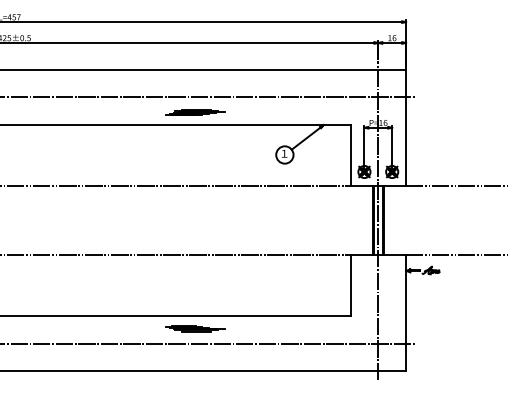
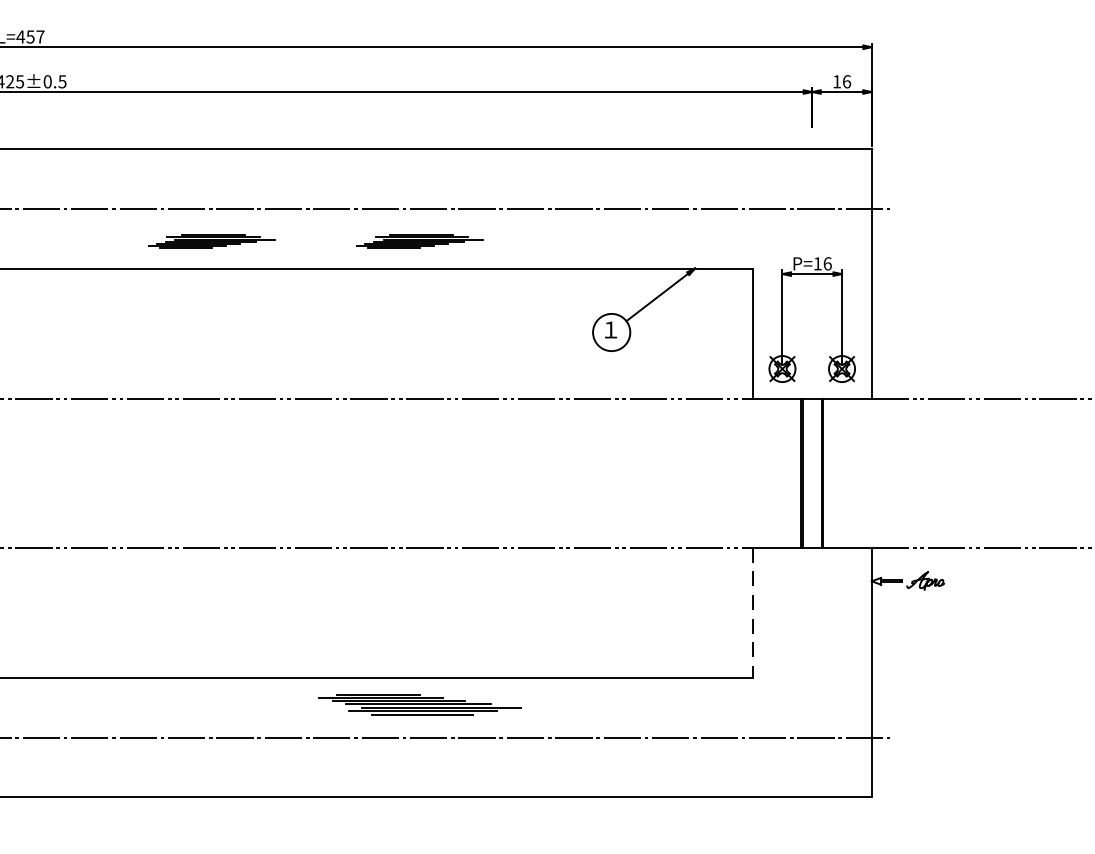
part: (98, 112) -> (211, 241), added
line: (378, 220) -> (812, 473), removed
line: (350, 286) -> (752, 614), solid -> dashed
part: (195, 328) -> (419, 705), size x1.6

